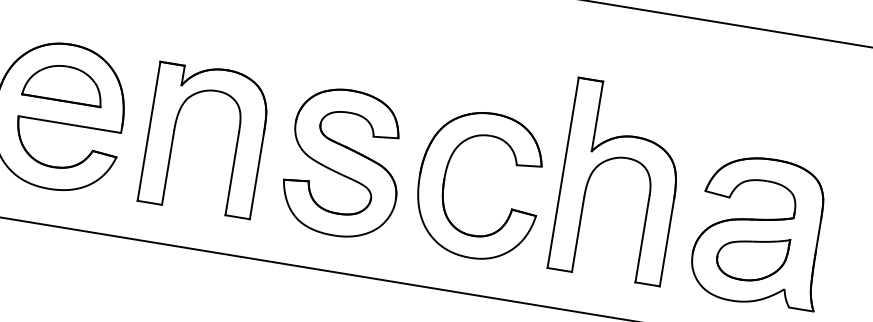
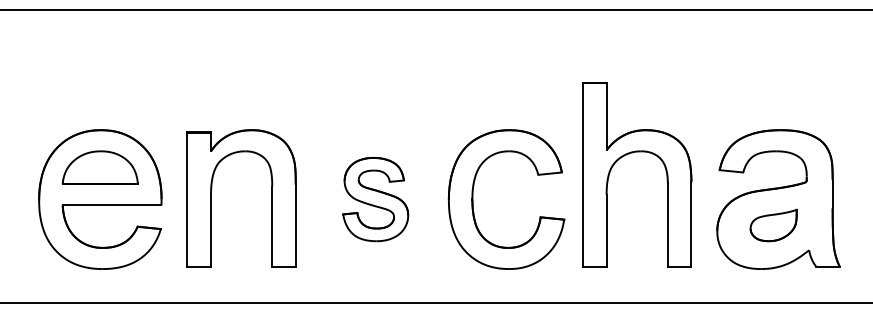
part: (343, 163) -> (375, 199), size x0.6
part: (751, 257) -> (773, 225), size x0.7

